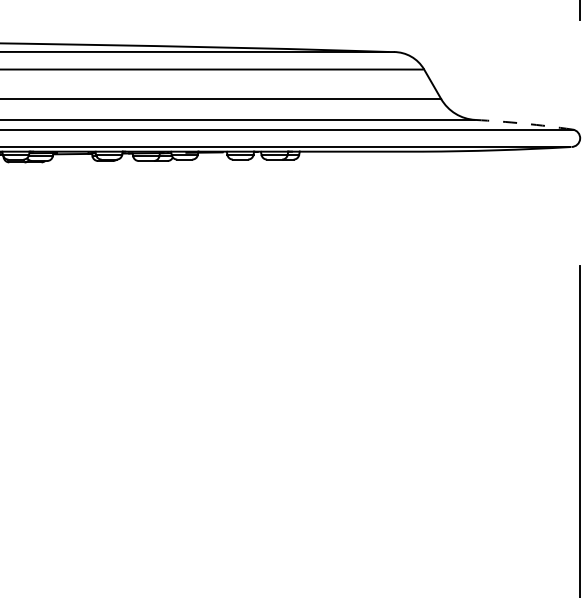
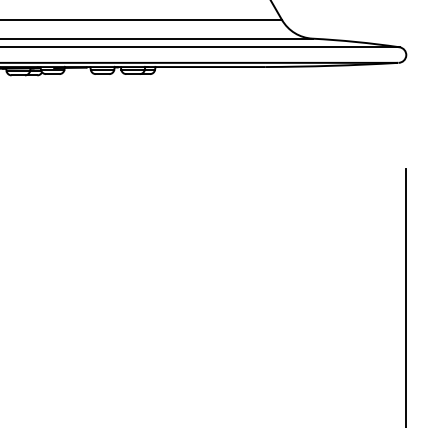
arc: (524, 123) -> (356, 41), dashed -> solid

